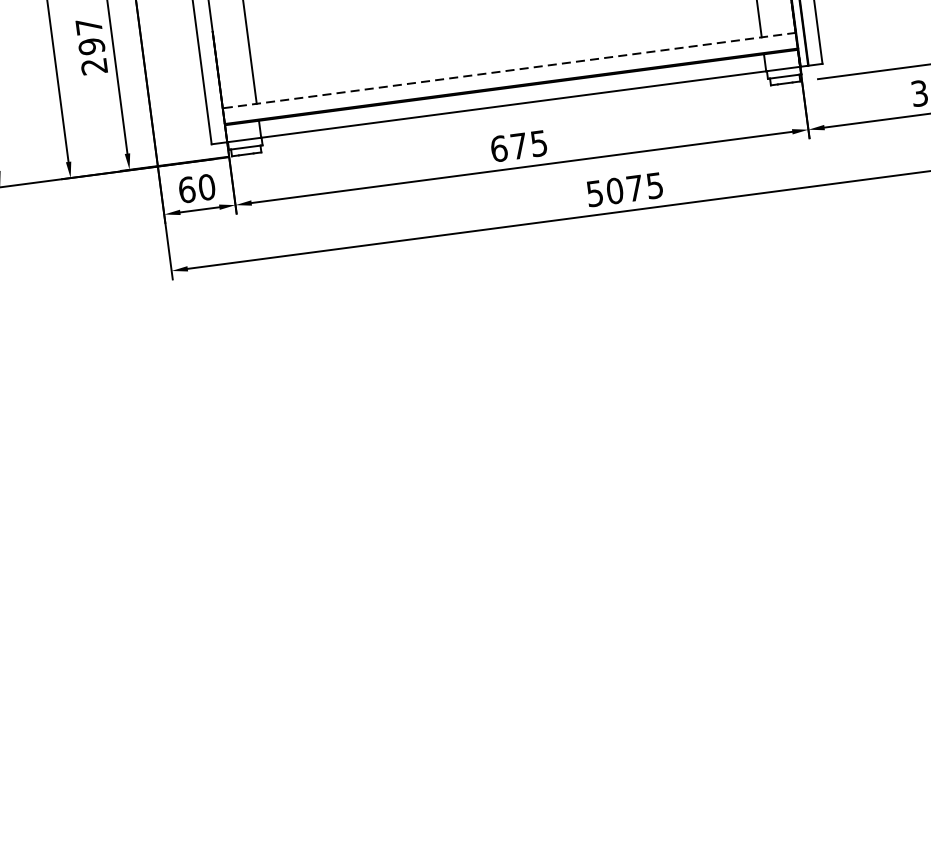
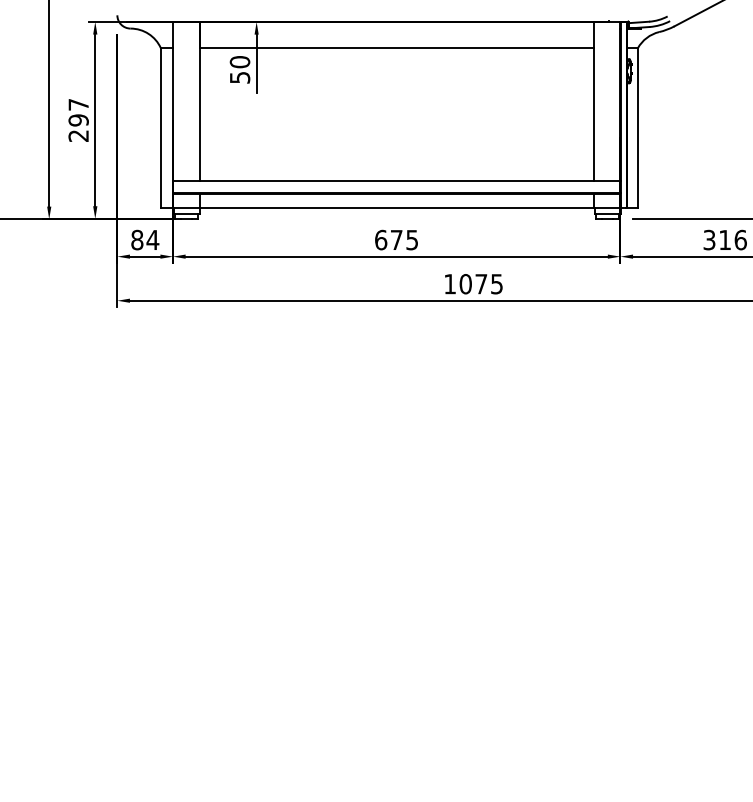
line: (508, 71) -> (396, 181), dashed -> solid
text: (197, 187) -> (145, 239), 60 -> 84
text: (594, 194) -> (449, 284), 5075 -> 1075

